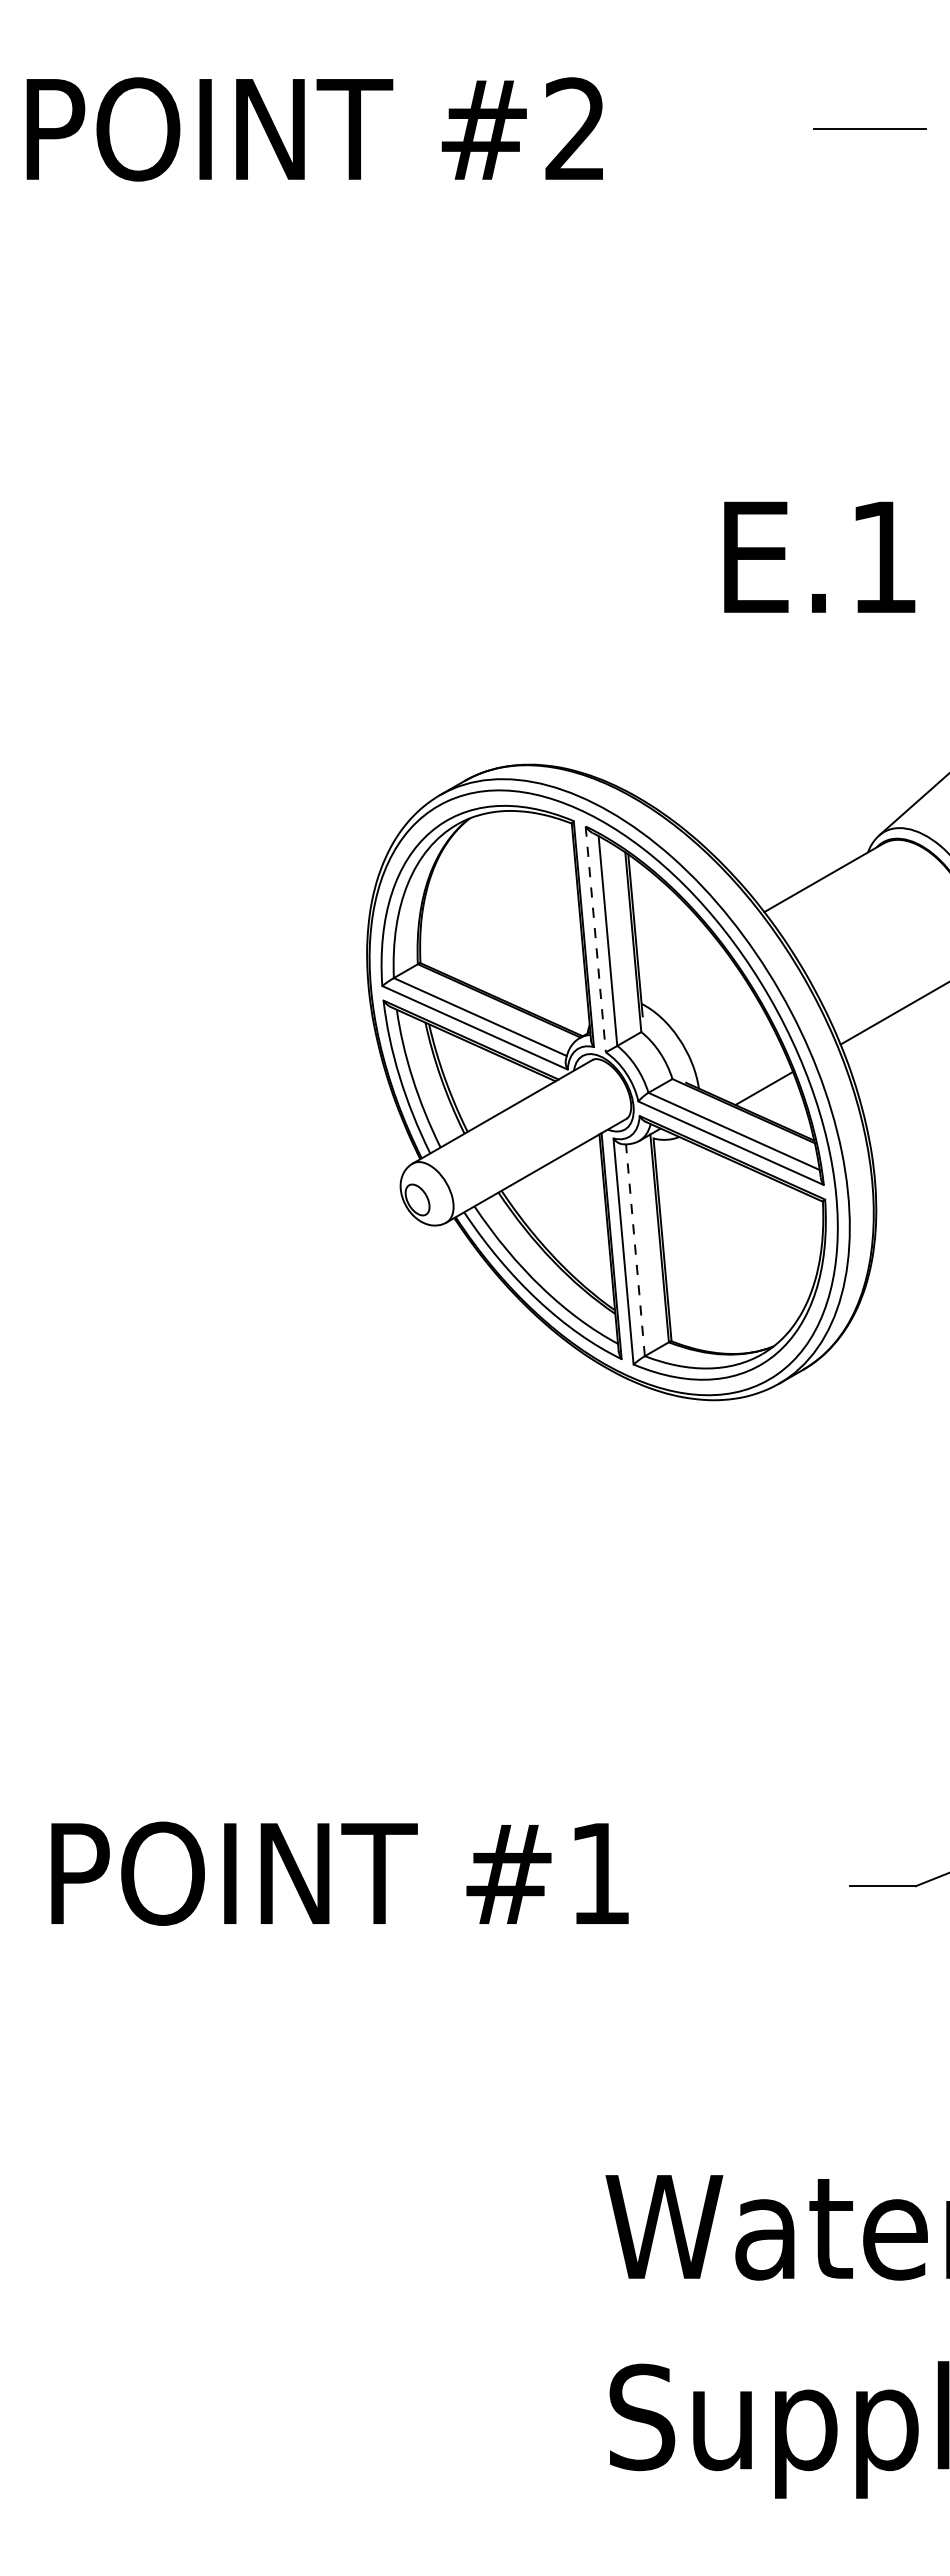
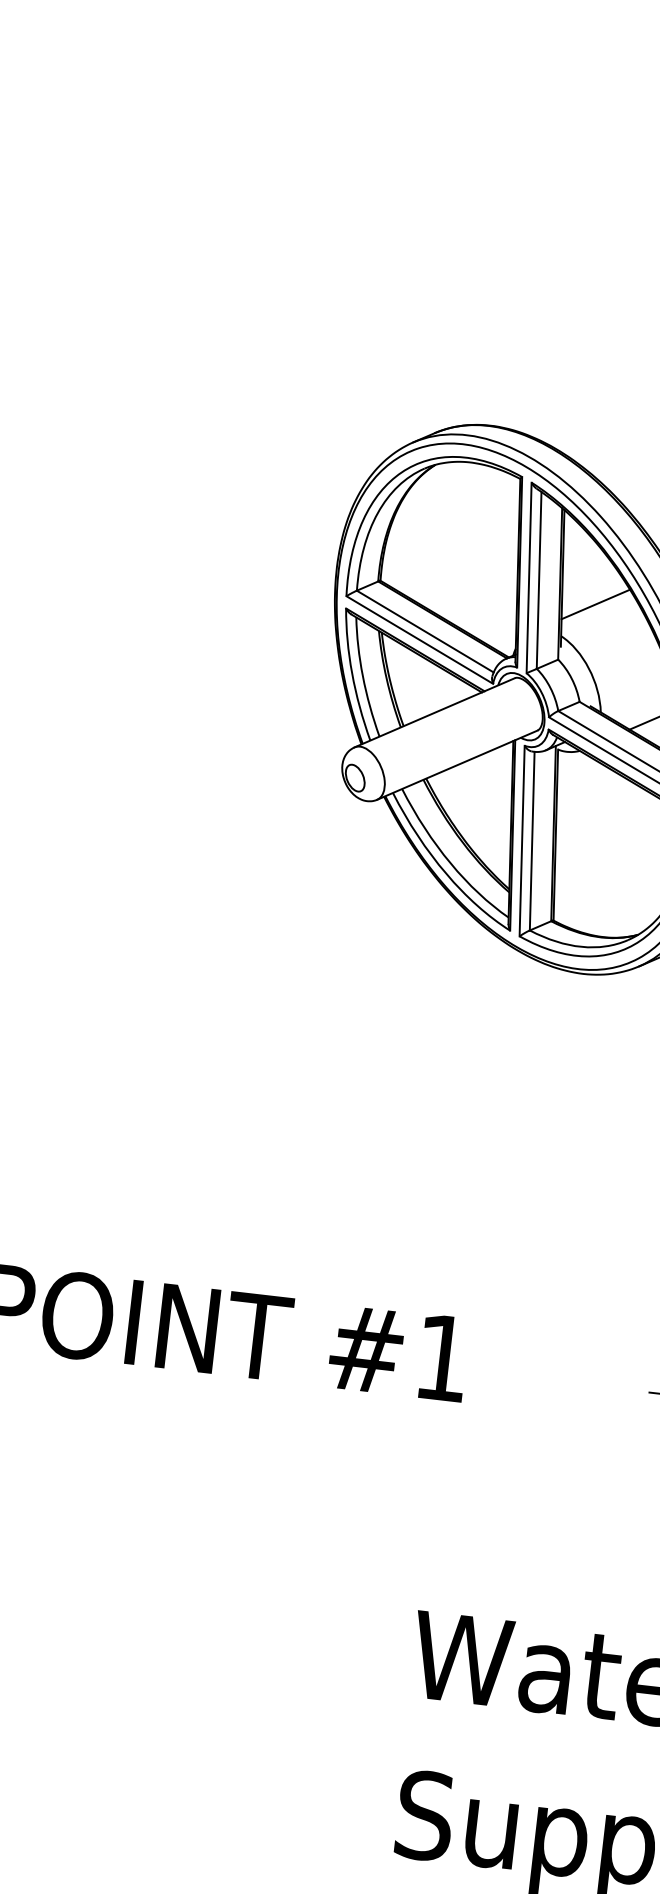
line: (595, 940) -> (528, 578), dashed -> solid
line: (677, 961) -> (595, 604), added
line: (635, 1249) -> (532, 840), dashed -> solid

